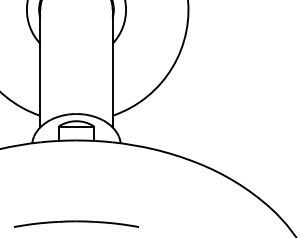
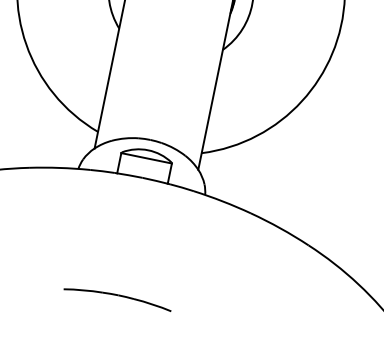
part: (76, 223) -> (118, 296), size x0.6

